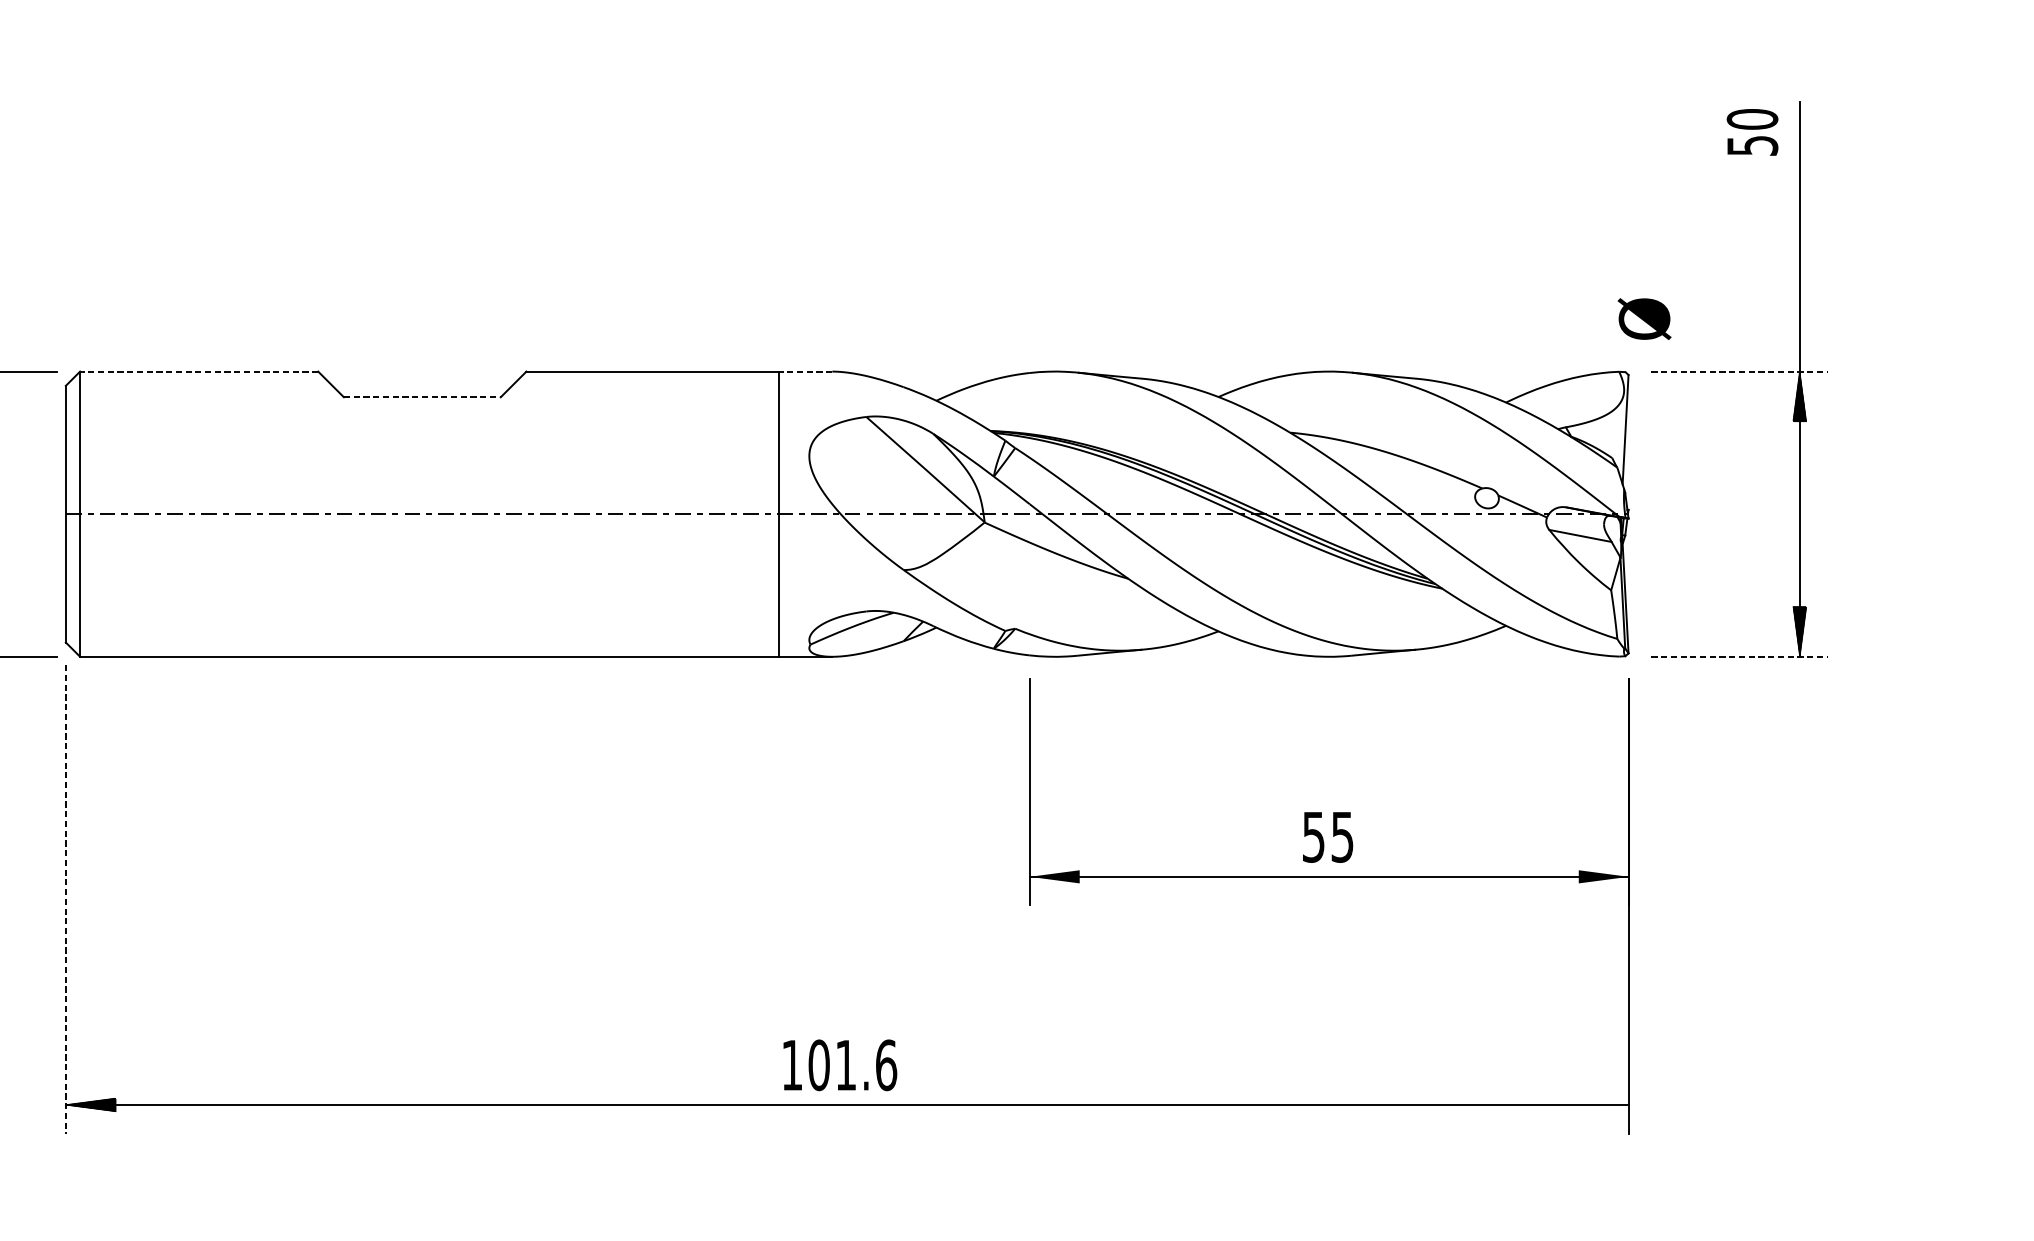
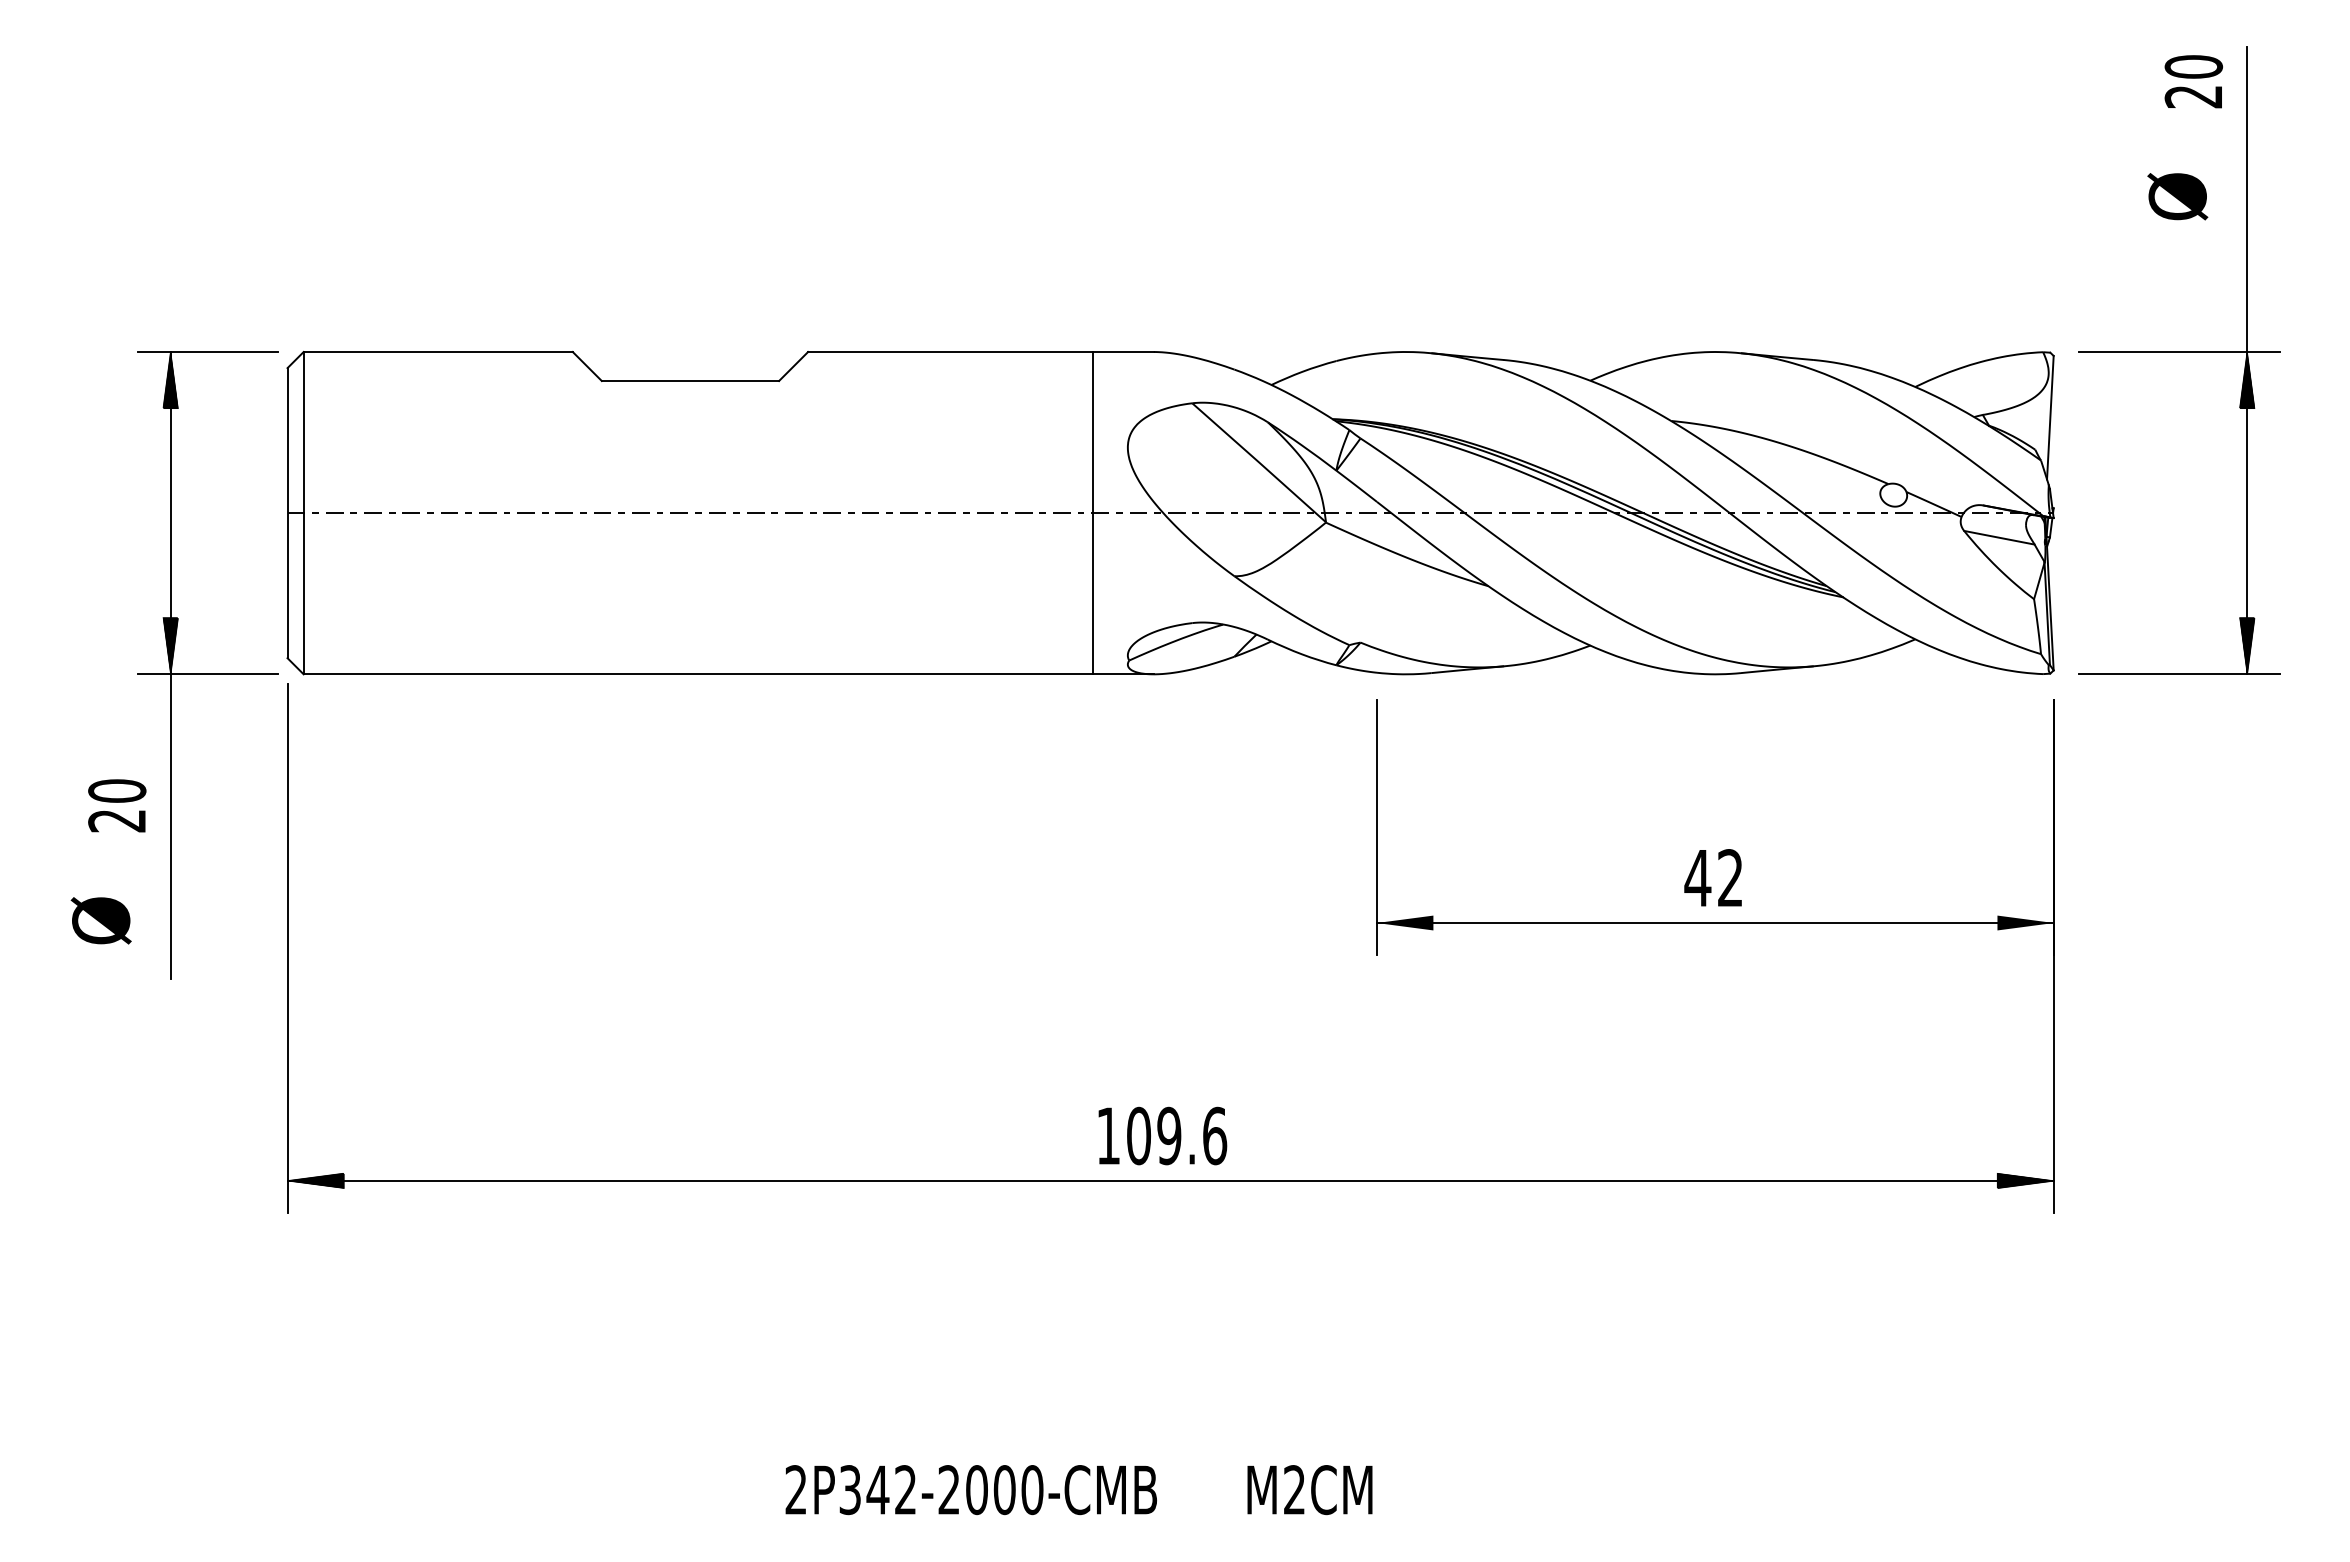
text: (1752, 146) -> (2193, 97), 50 -> 20
text: (1644, 318) -> (2177, 196), moved
line: (199, 372) -> (438, 352), dashed -> solid
line: (805, 372) -> (1123, 352), dashed -> solid
line: (1739, 372) -> (2179, 352), dashed -> solid
line: (422, 397) -> (690, 381), dashed -> solid
line: (1739, 656) -> (2179, 674), dashed -> solid
text: (1327, 837) -> (1713, 878), 55 -> 42
line: (65, 899) -> (287, 948), dashed -> solid
text: (846, 1064) -> (1169, 1135), 101.6 -> 109.6
hatch: (1603, 1104) -> (2025, 1180), added

